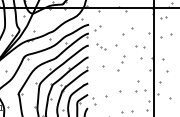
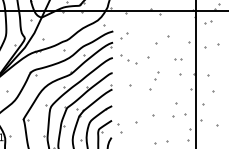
part: (100, 46) -> (128, 59), size x1.43
part: (140, 46) -> (178, 59), size x0.62

